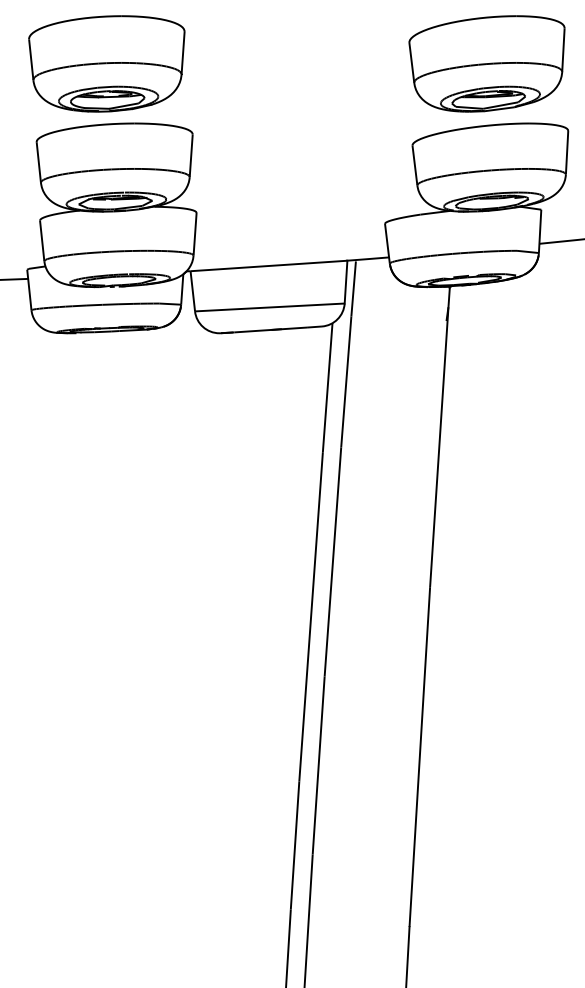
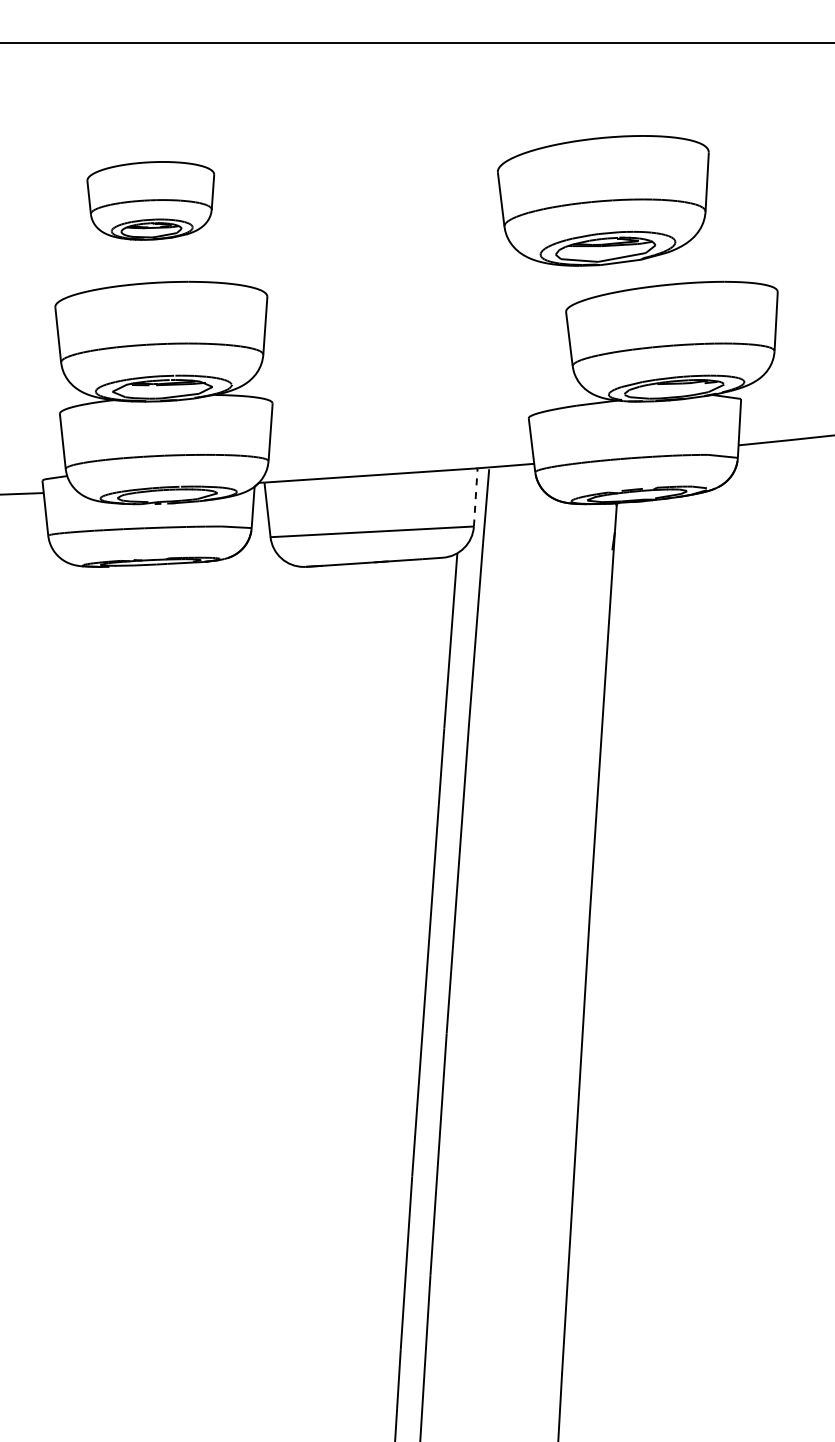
part: (106, 63) -> (150, 200), size x0.6
part: (487, 63) -> (603, 200), moved
line: (345, 281) -> (475, 496), solid -> dashed

